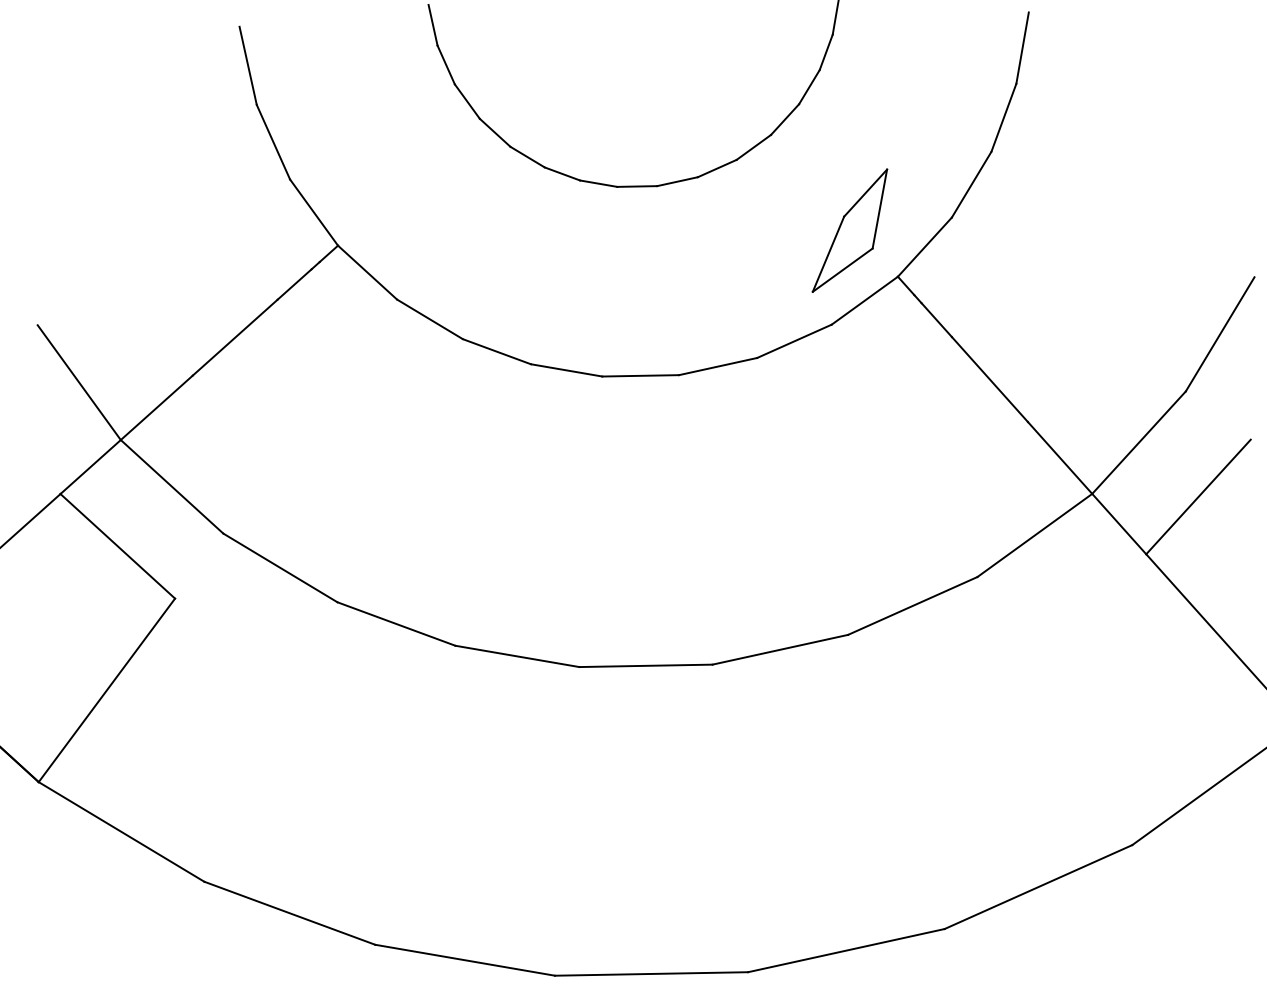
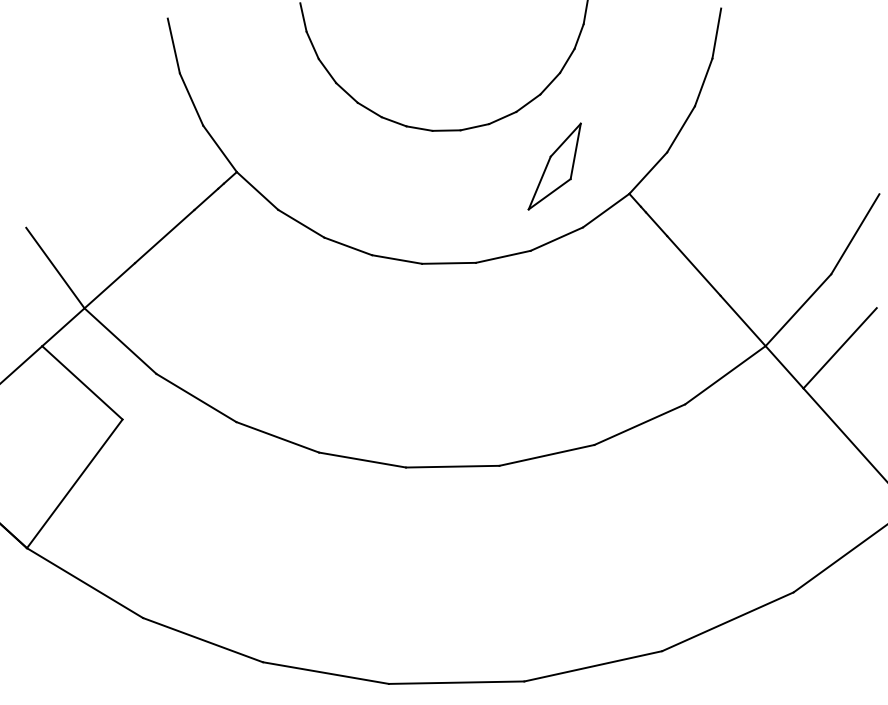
part: (849, 230) -> (554, 166), moved

